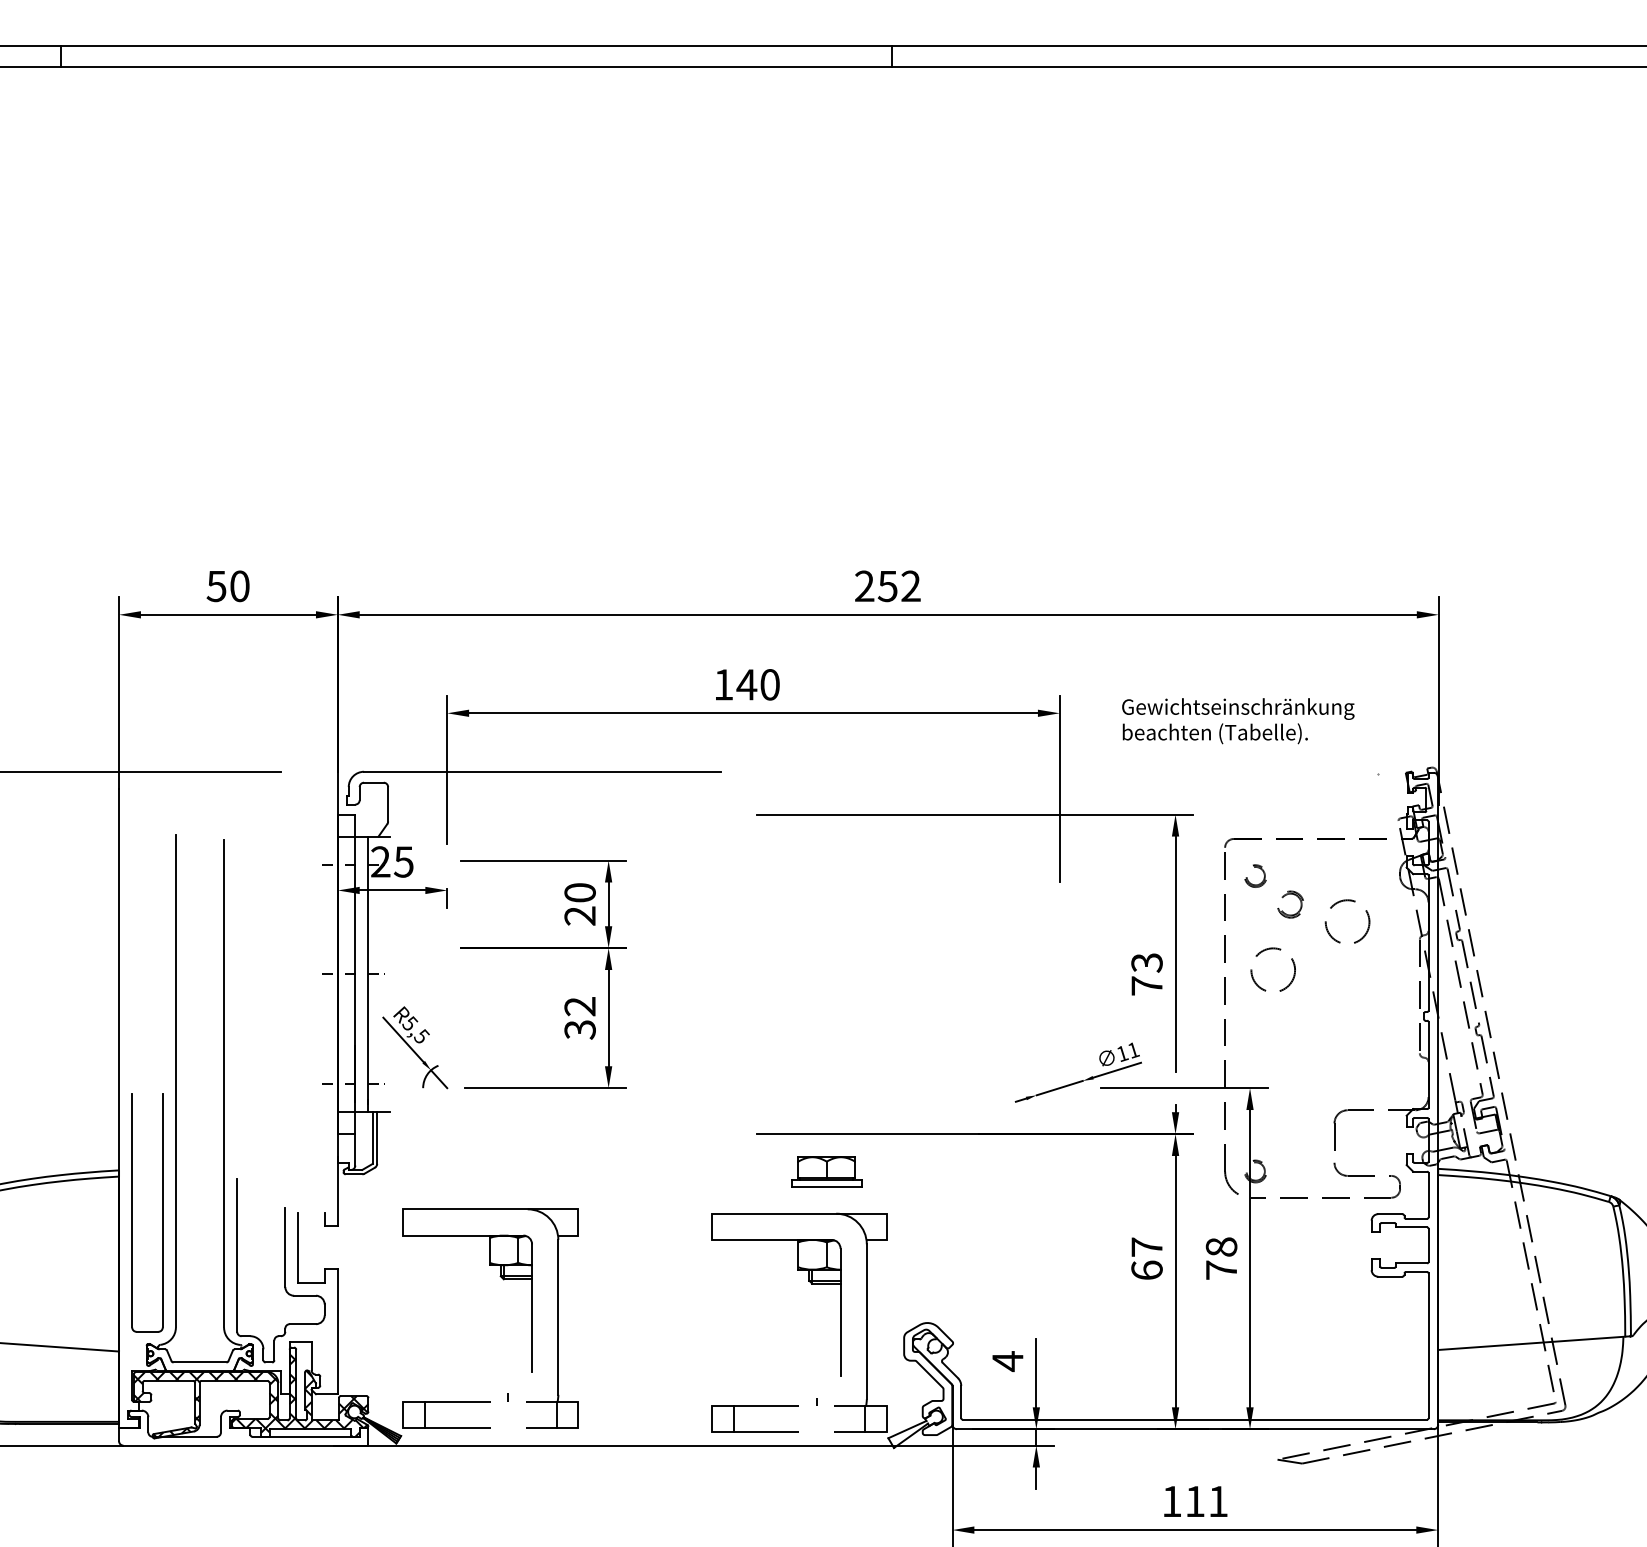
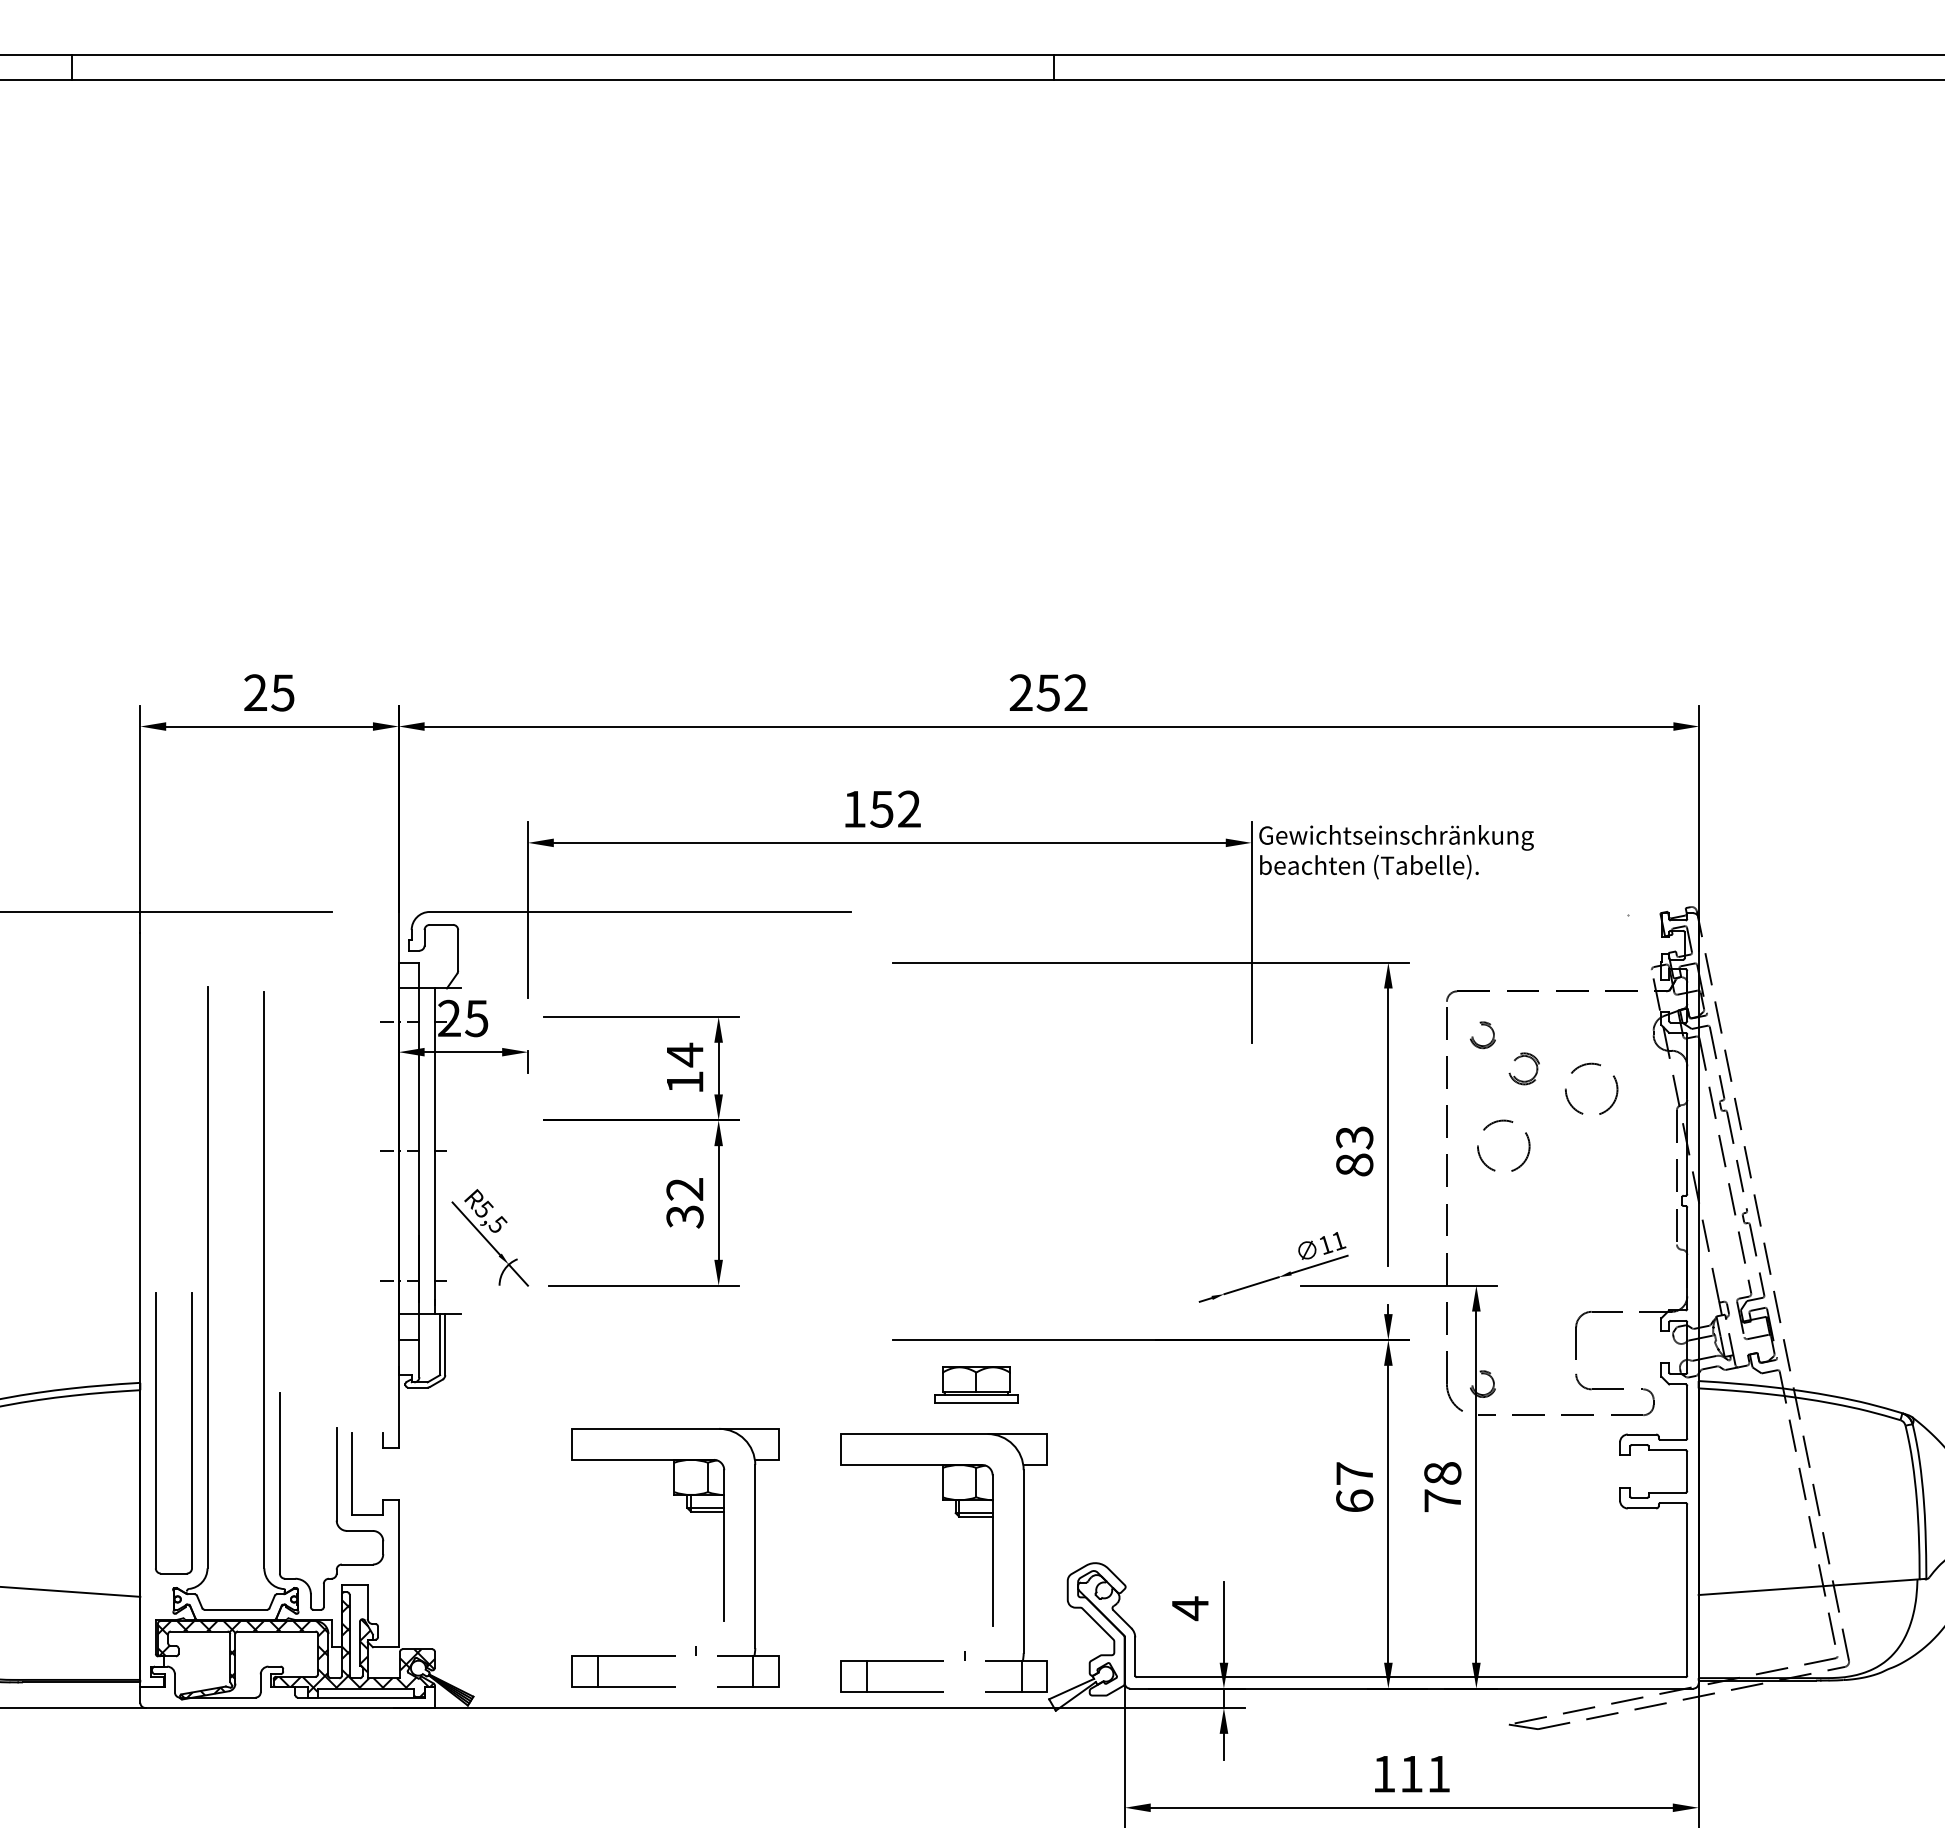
text: (227, 586) -> (268, 692), 50 -> 25
text: (757, 684) -> (894, 808), 140 -> 152
text: (1238, 721) -> (1396, 852), moved
text: (579, 903) -> (684, 1067), 20 -> 14
text: (1146, 985) -> (1354, 1164), 73 -> 83
part: (503, 1280) -> (690, 1512), moved

